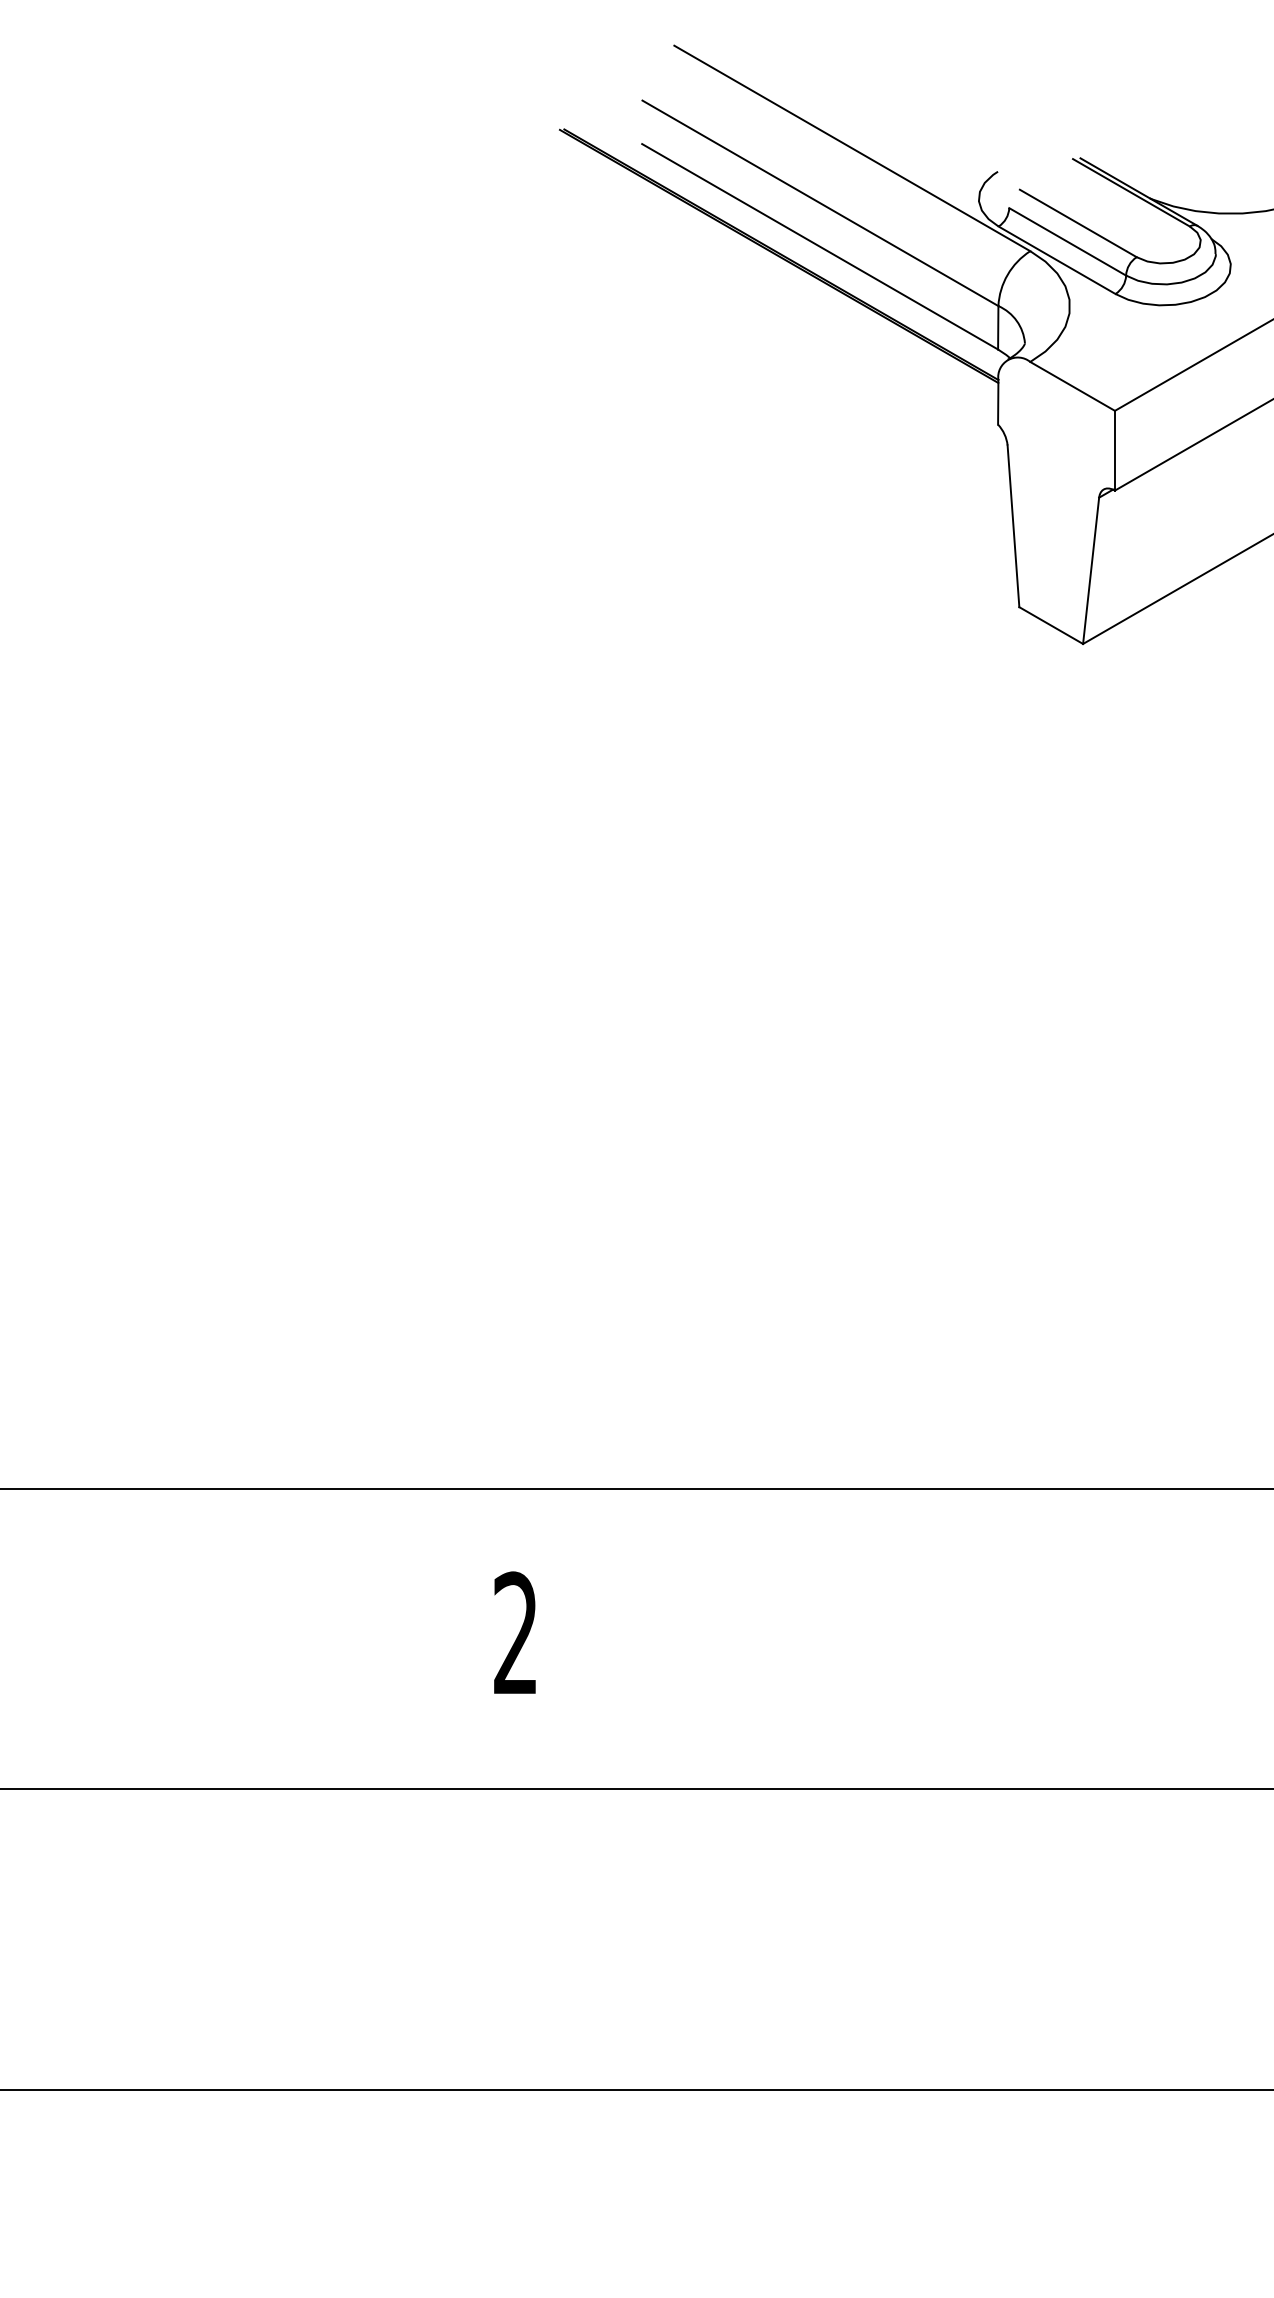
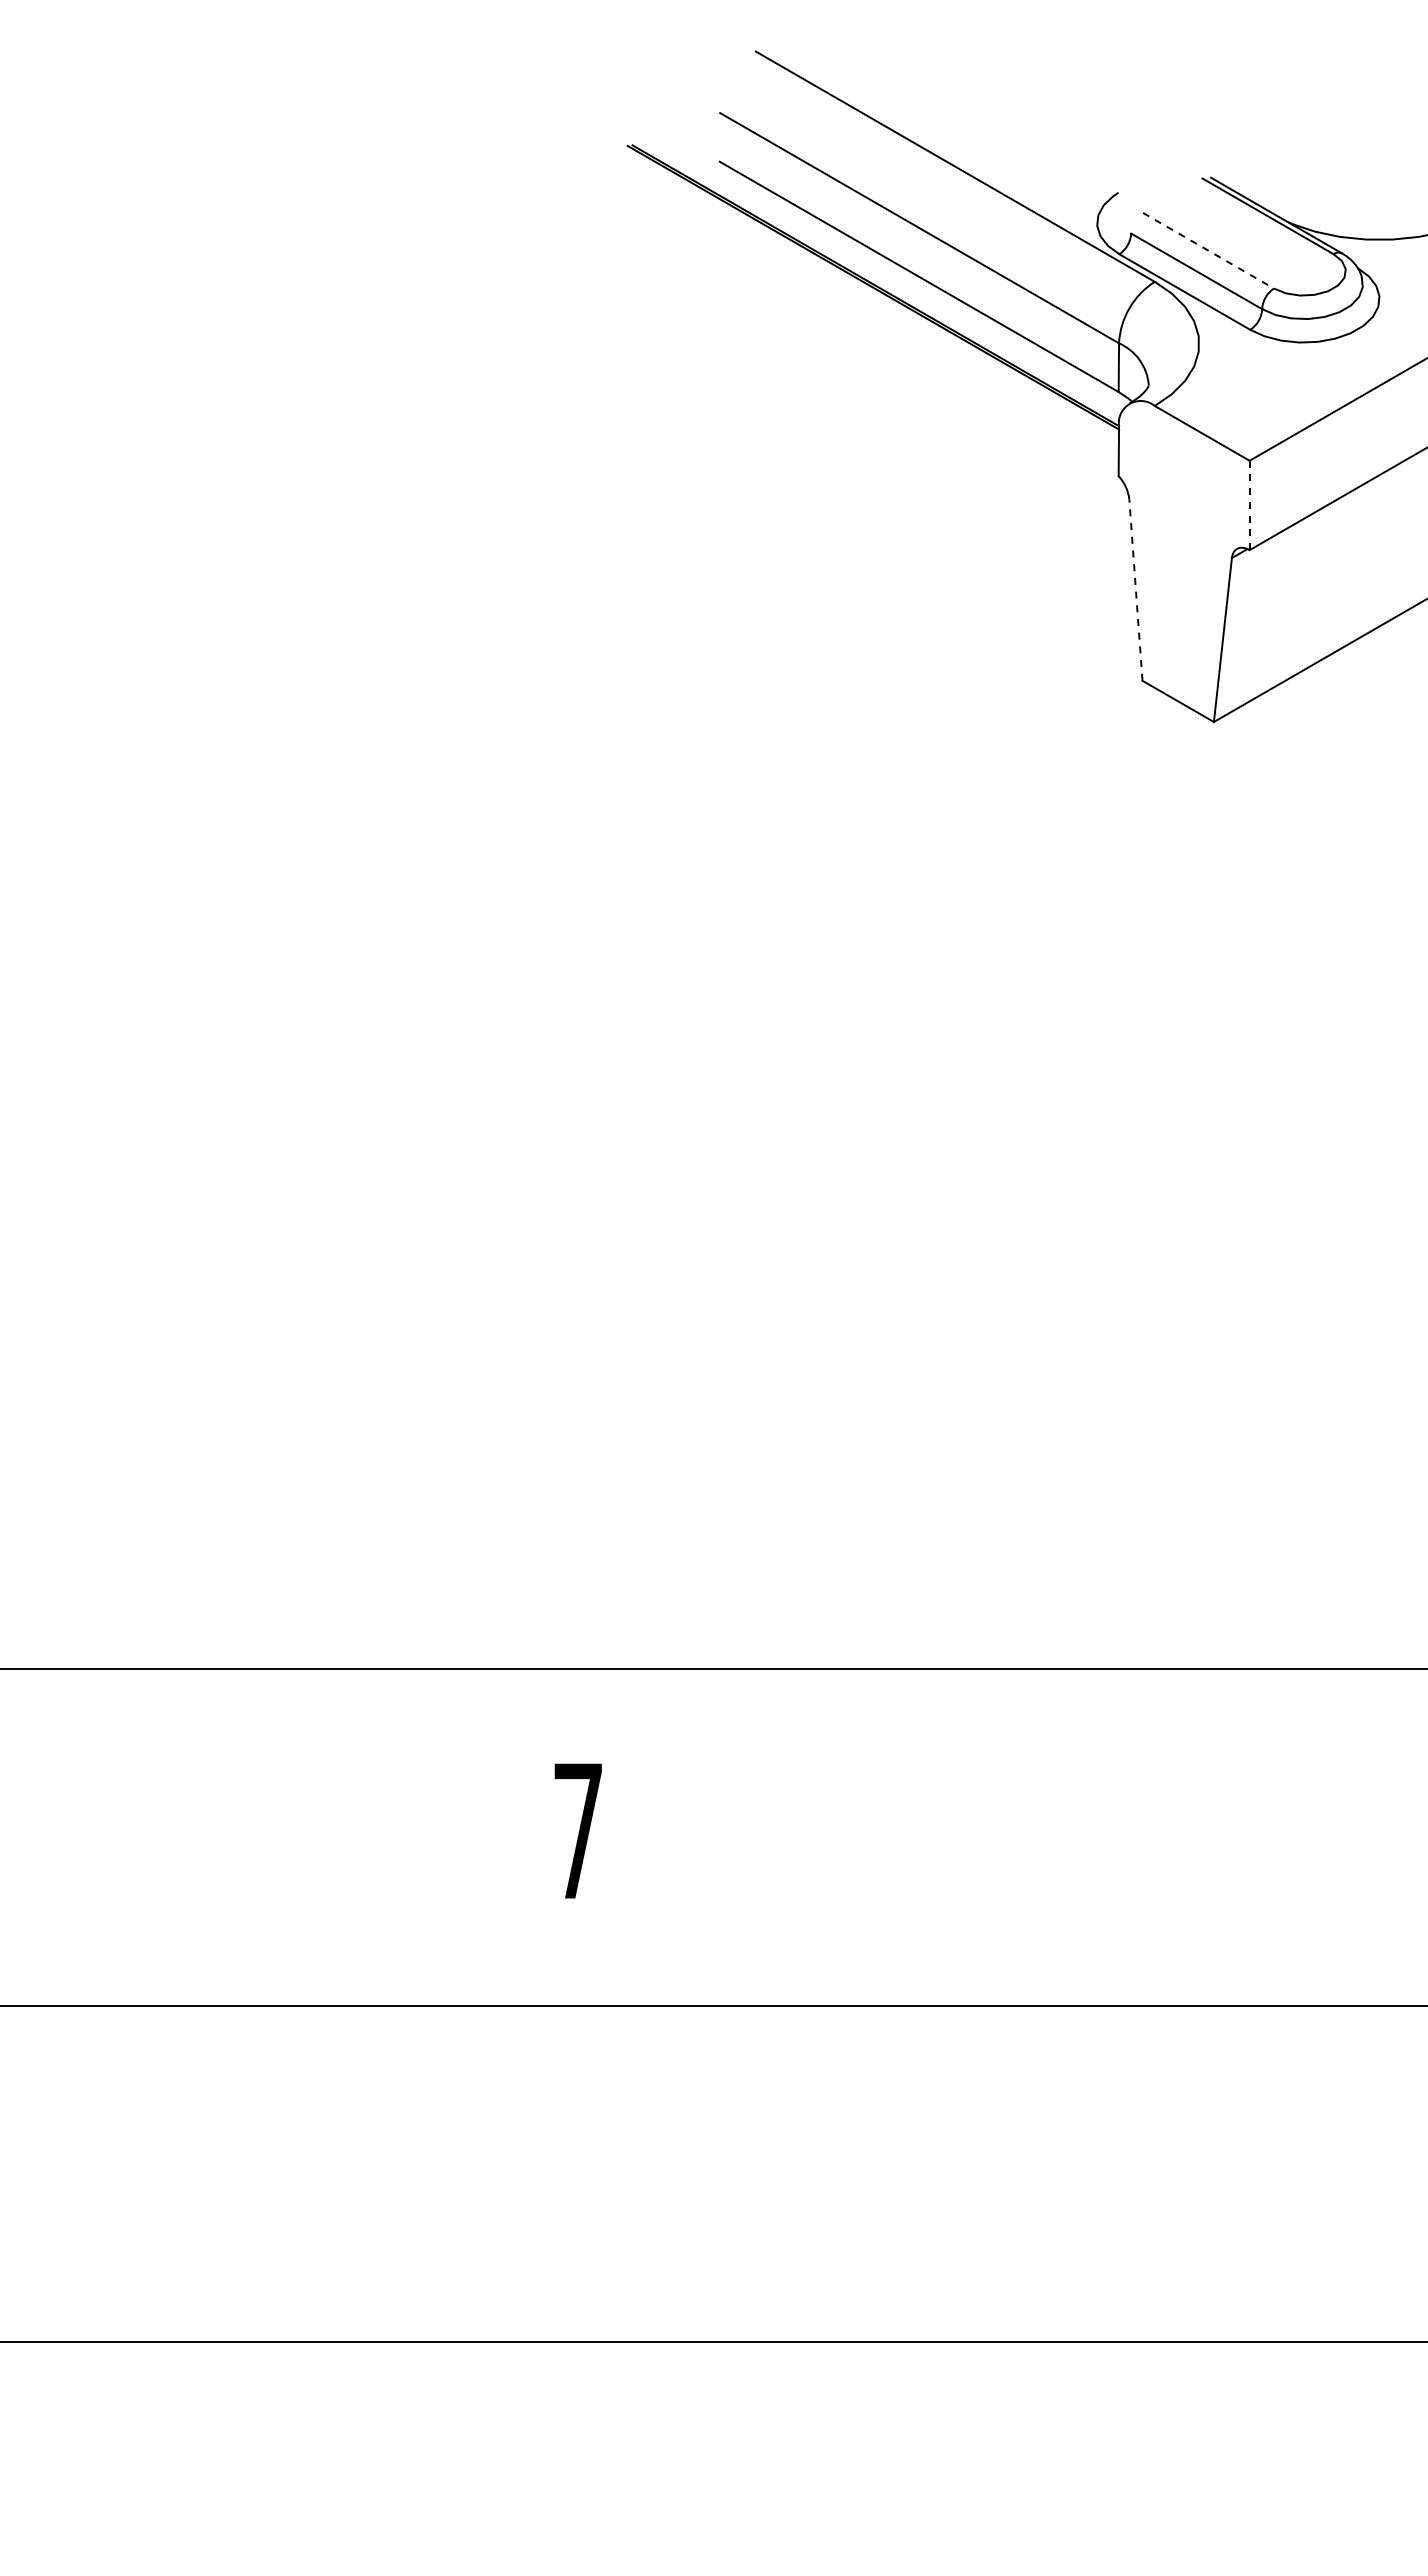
line: (1078, 223) -> (1208, 250), solid -> dashed
line: (1114, 450) -> (1249, 505), solid -> dashed
line: (1013, 526) -> (1135, 590), solid -> dashed
text: (515, 1632) -> (577, 1829), 2 -> 7

